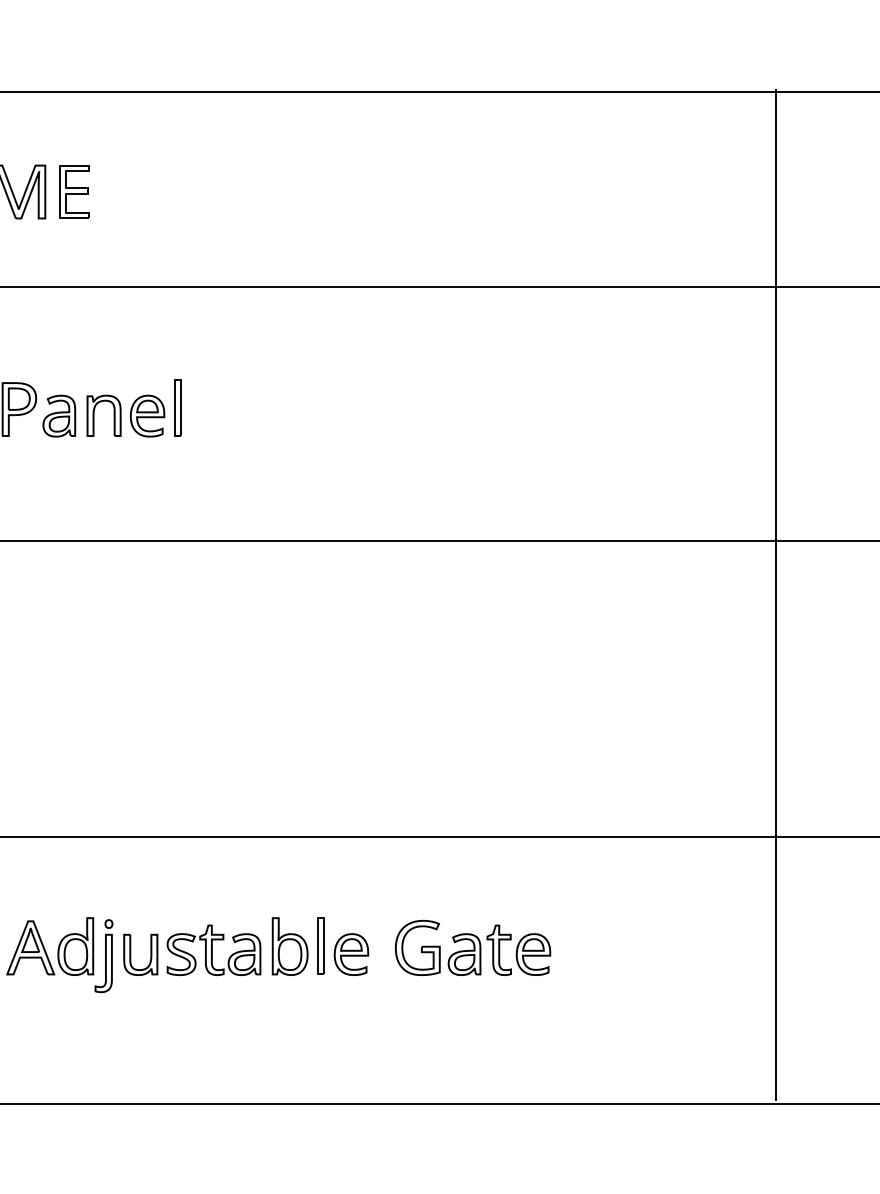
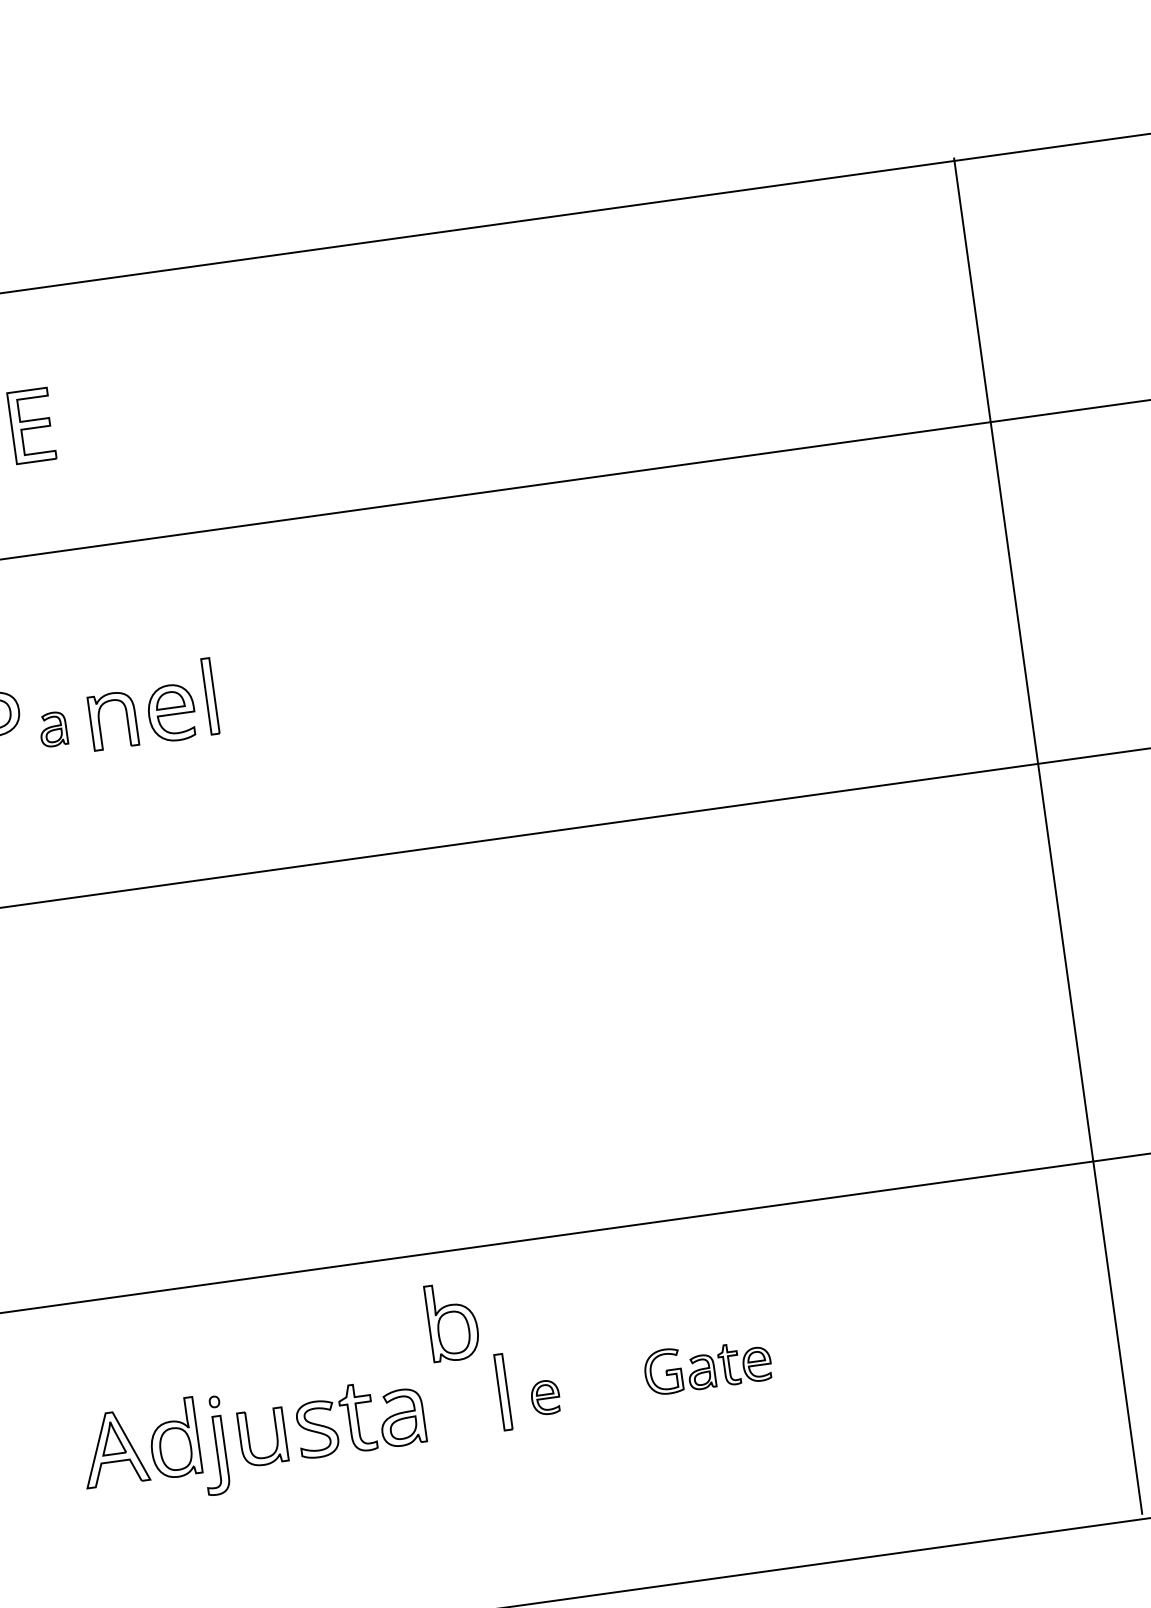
part: (59, 415) -> (53, 728), size x0.6
part: (289, 946) -> (451, 1321), moved
part: (473, 947) -> (708, 1365), size x0.6
part: (351, 954) -> (545, 1397), size x0.6

